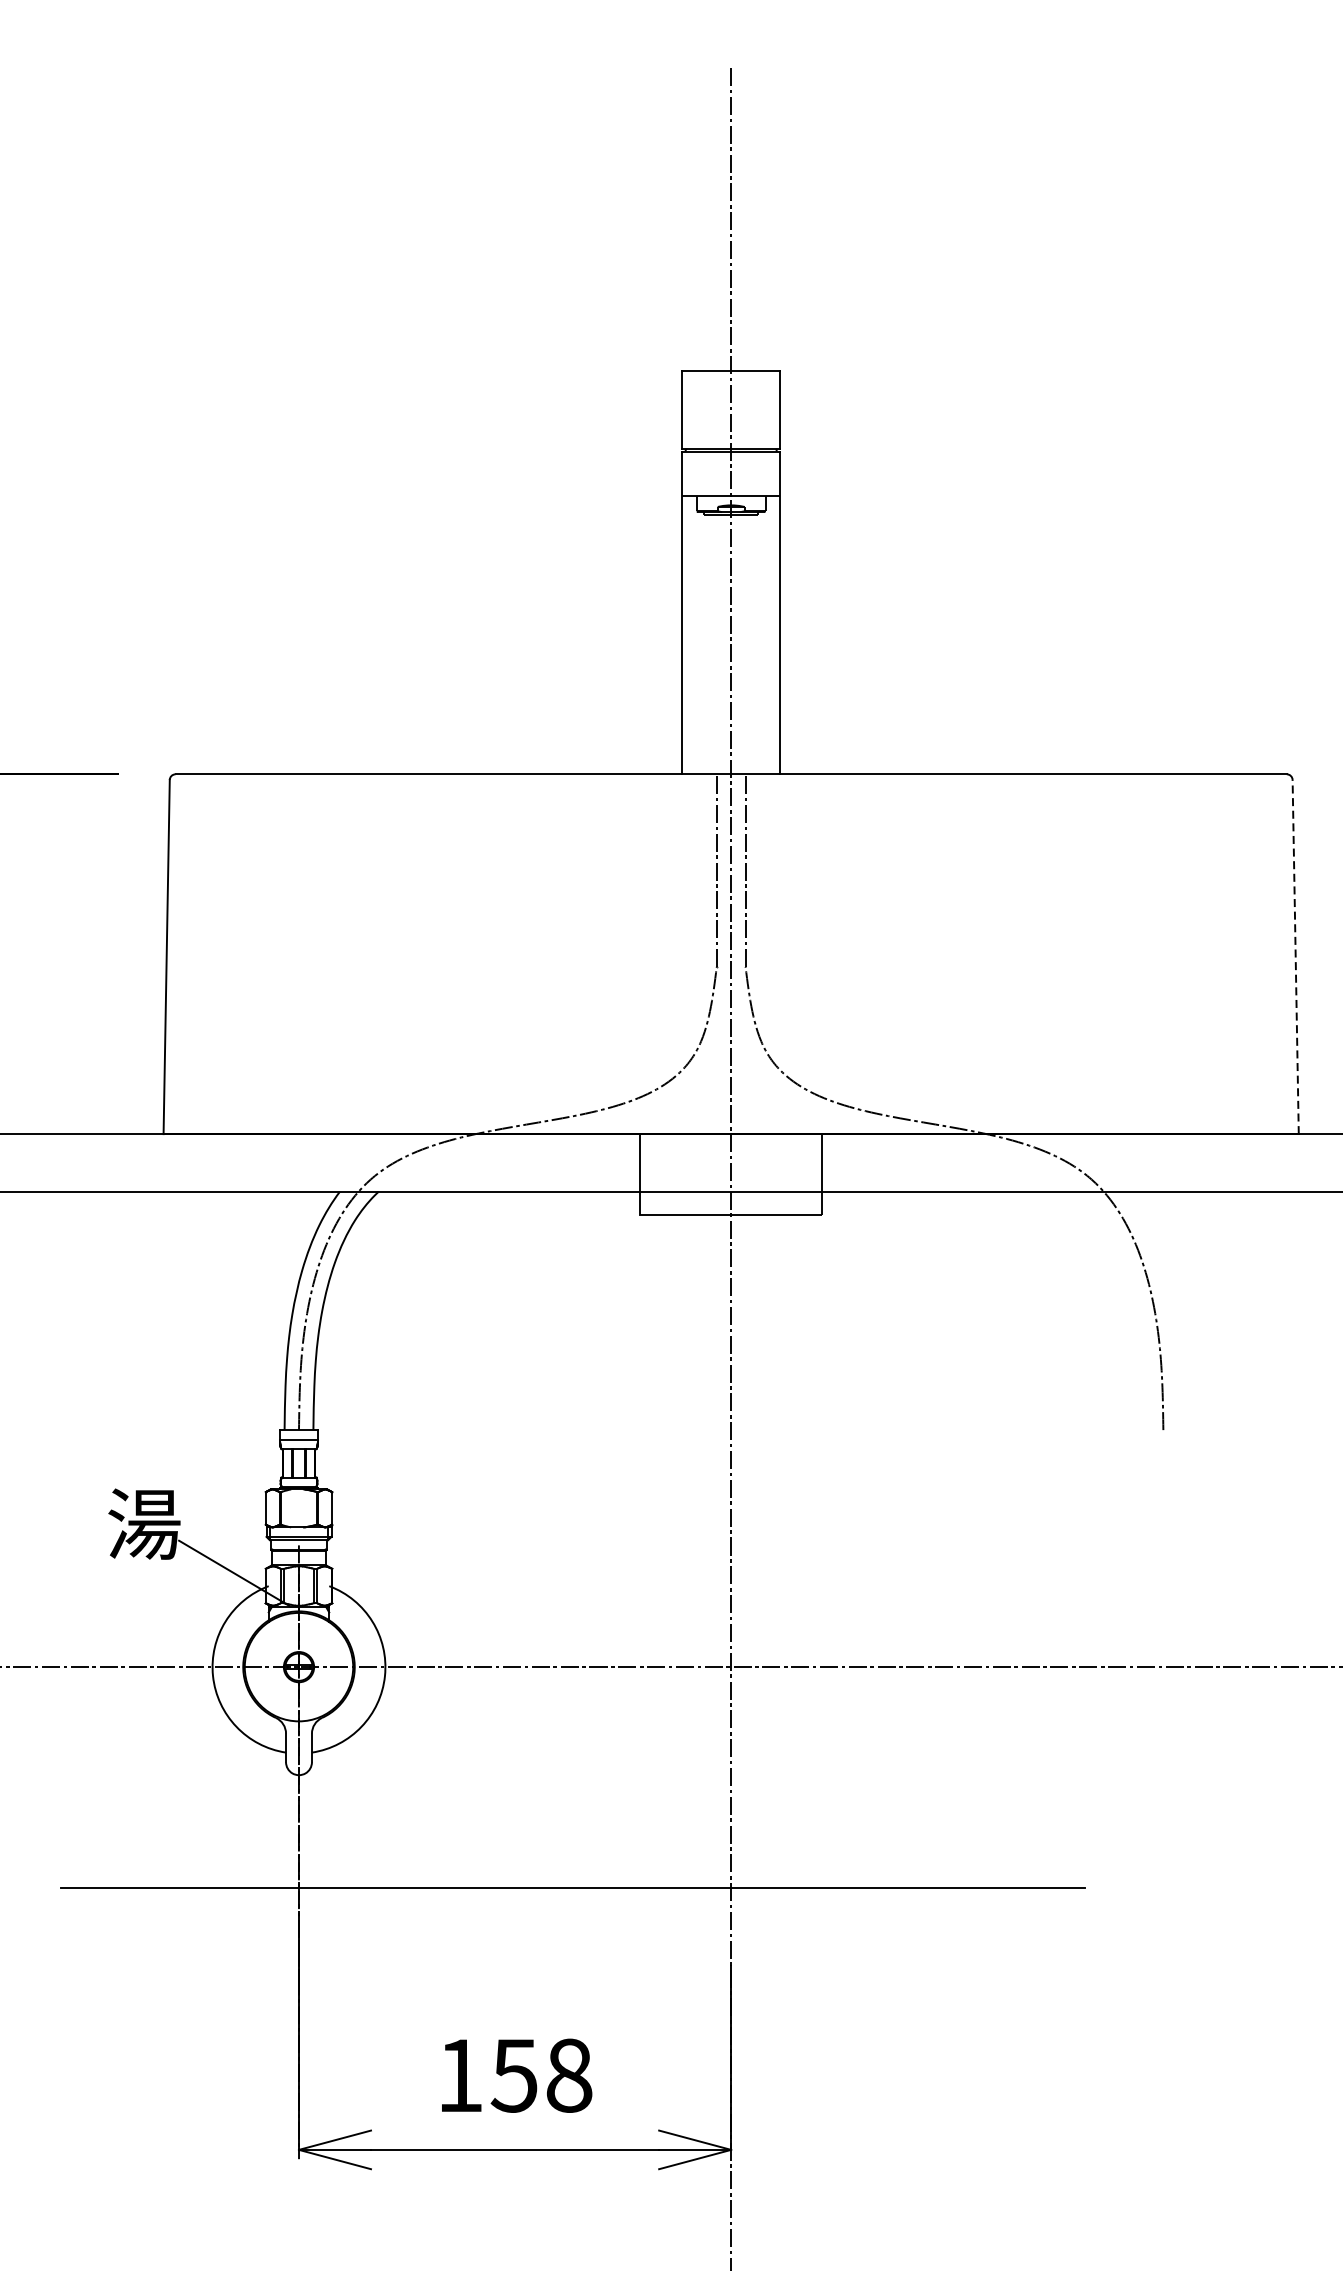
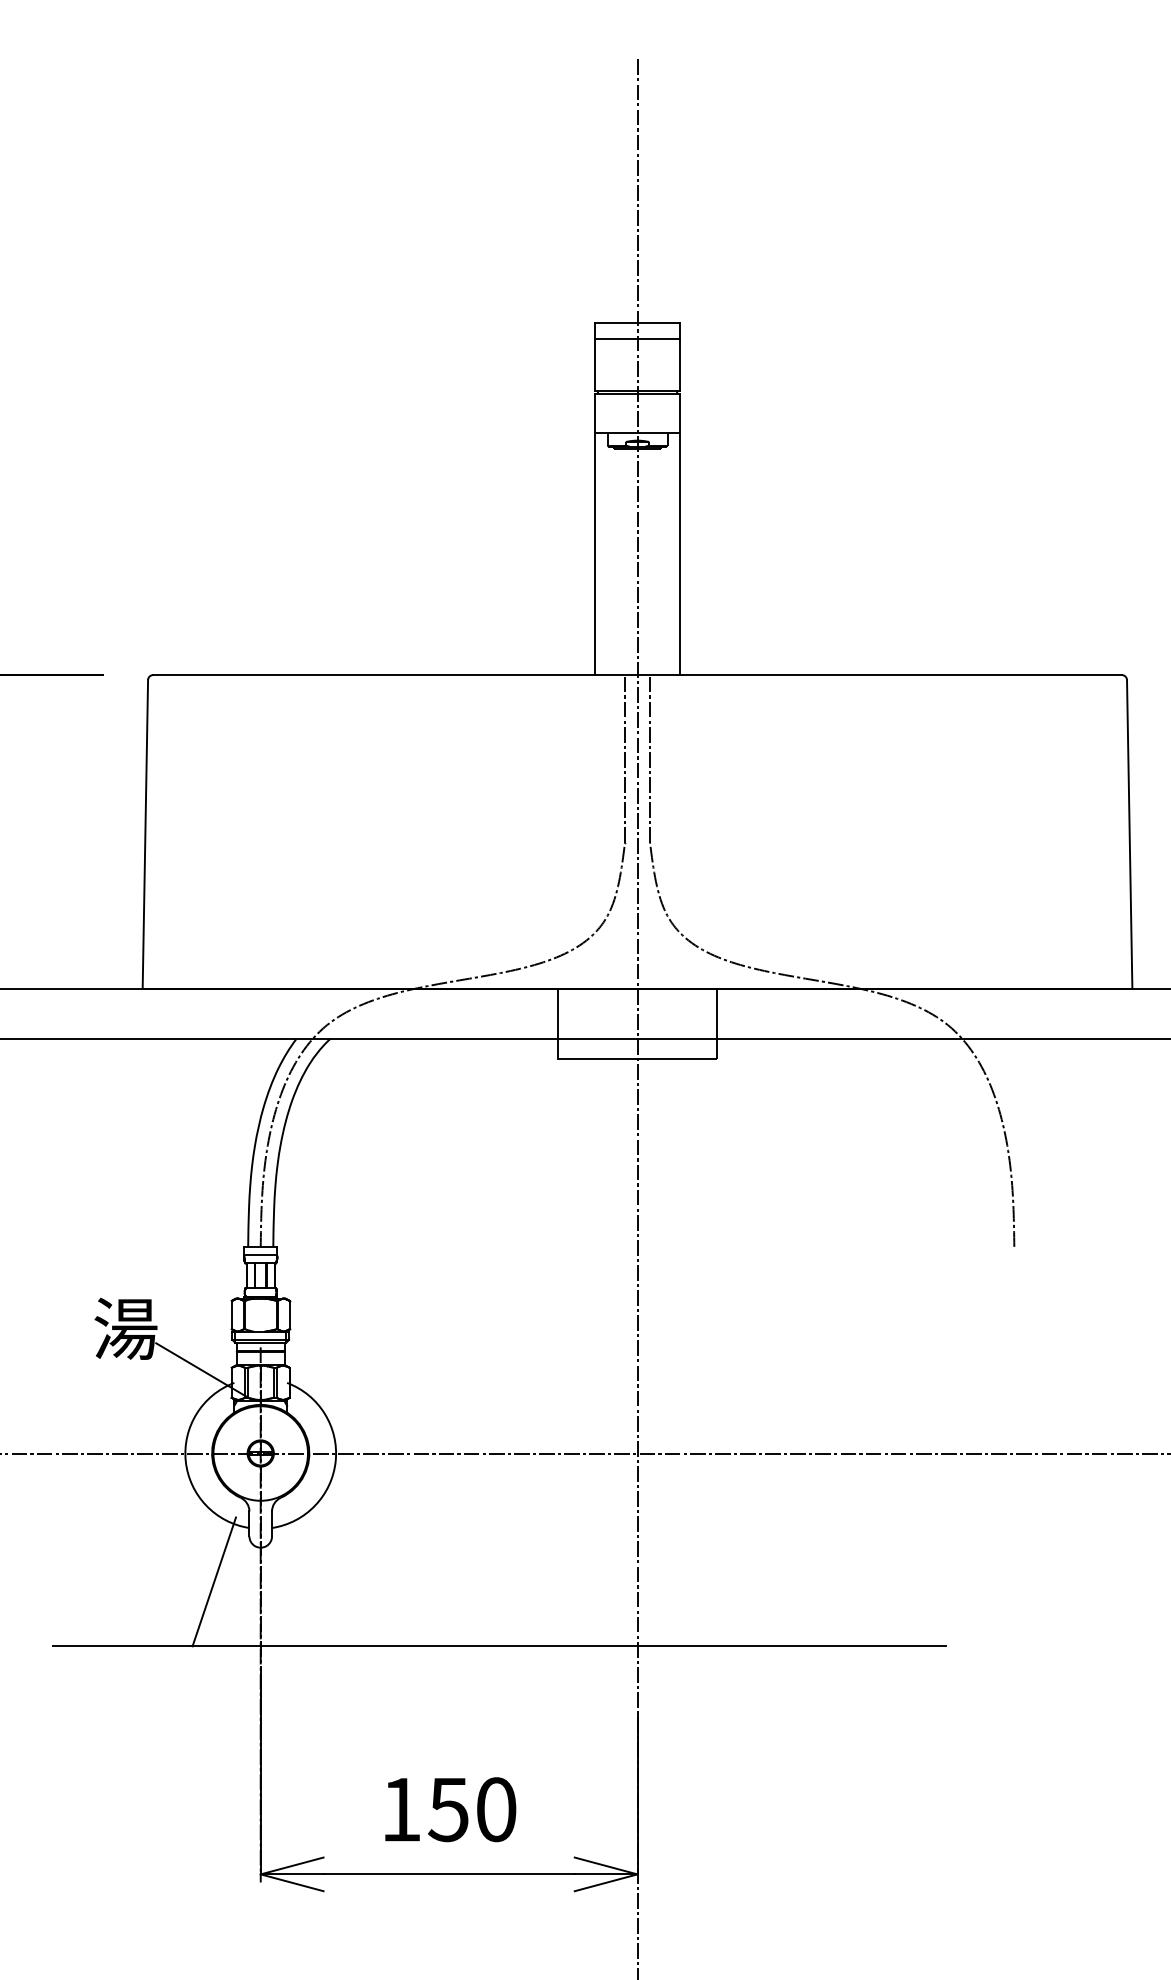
line: (731, 388) -> (637, 338), added
line: (1295, 955) -> (1129, 833), dashed -> solid
line: (245, 1813) -> (214, 1581), added
text: (569, 2075) -> (496, 1809), 158 -> 150

